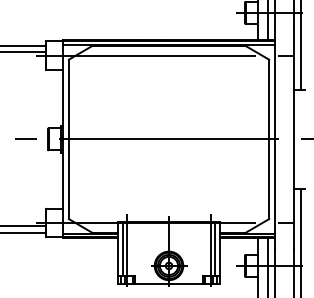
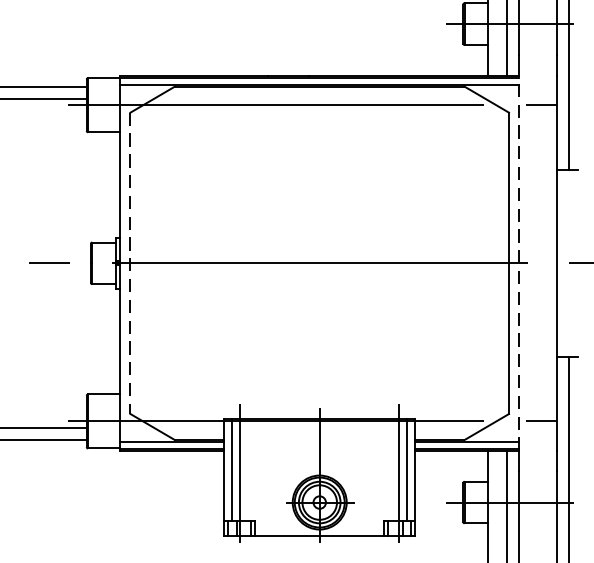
line: (274, 138) -> (519, 261), solid -> dashed
line: (68, 139) -> (129, 263), solid -> dashed

